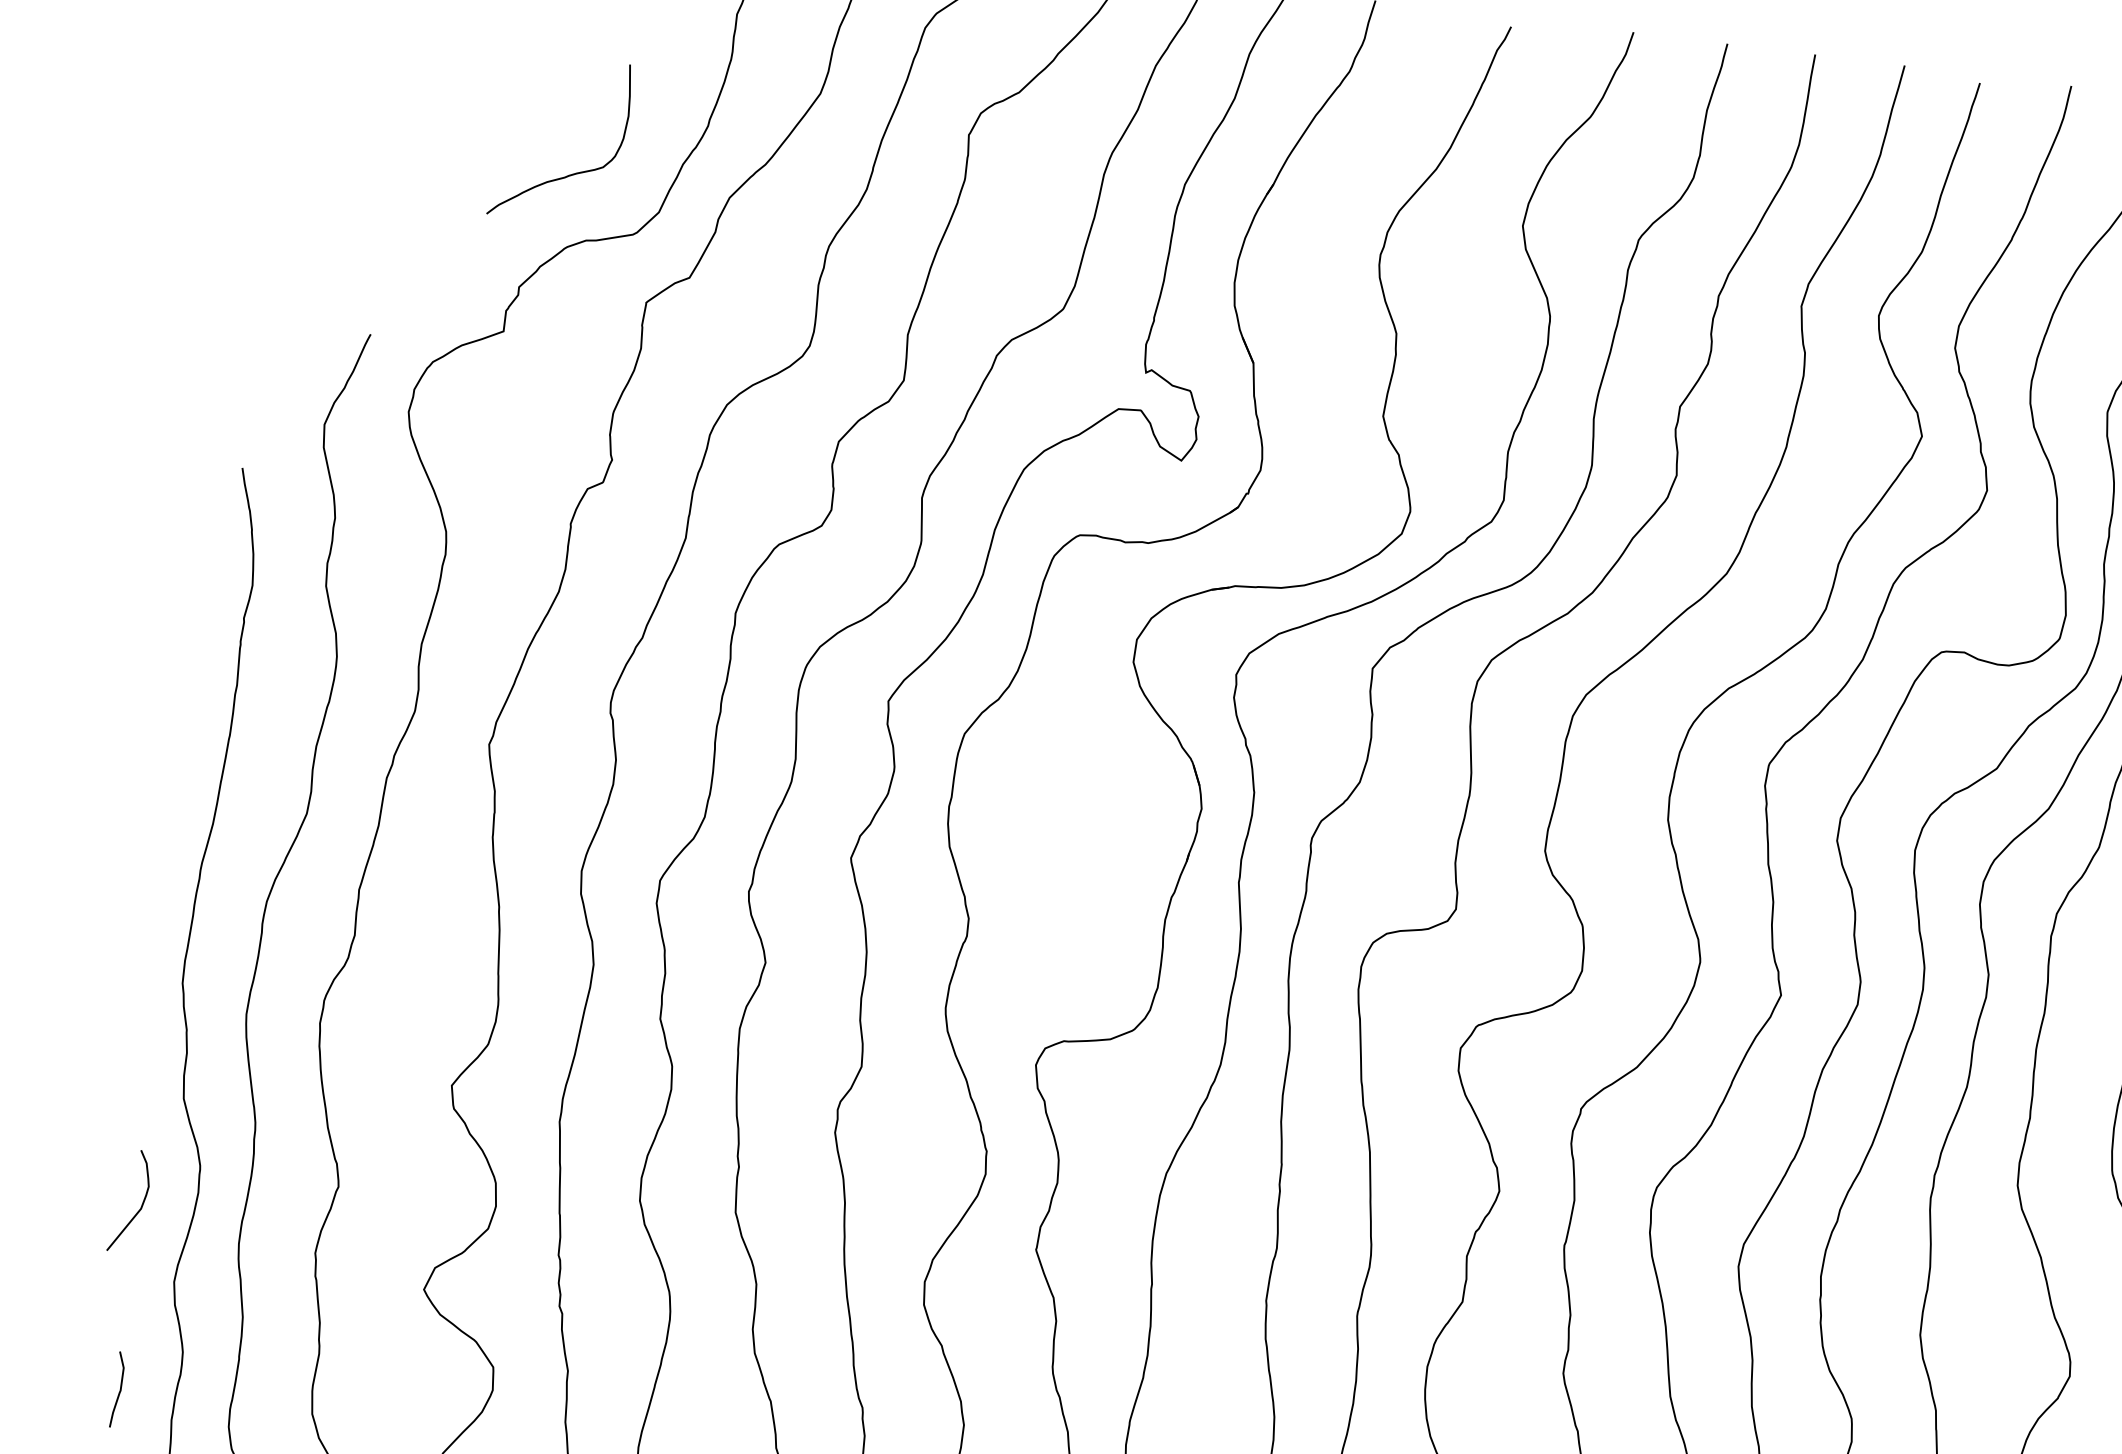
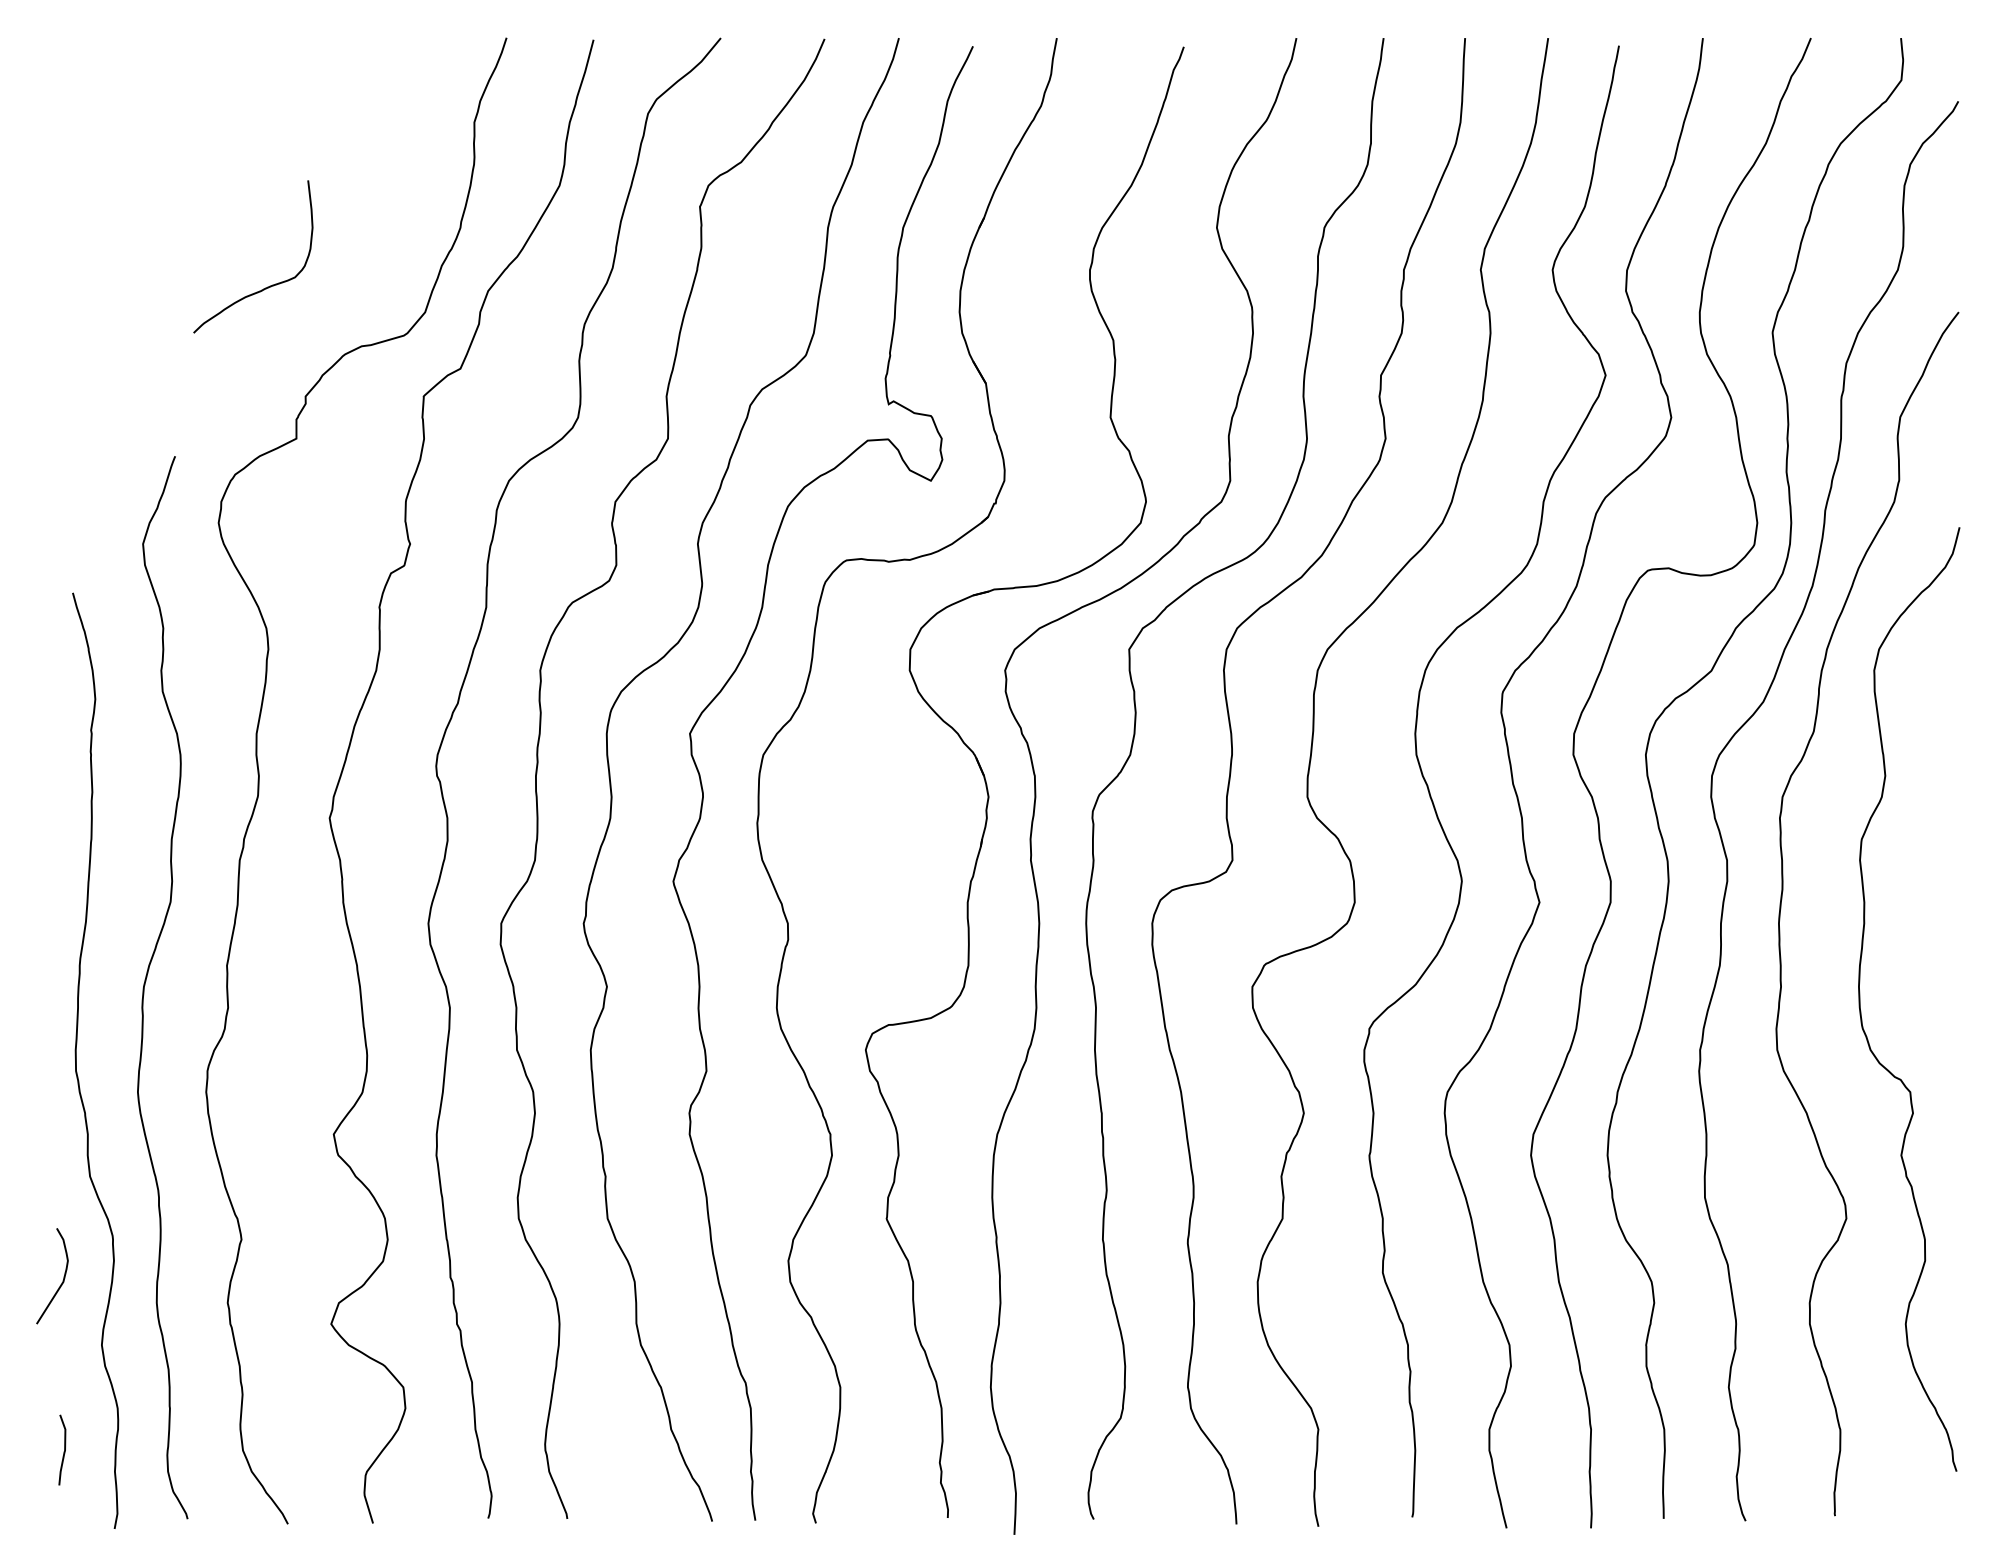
curve: (572, 173) -> (267, 286), moved

